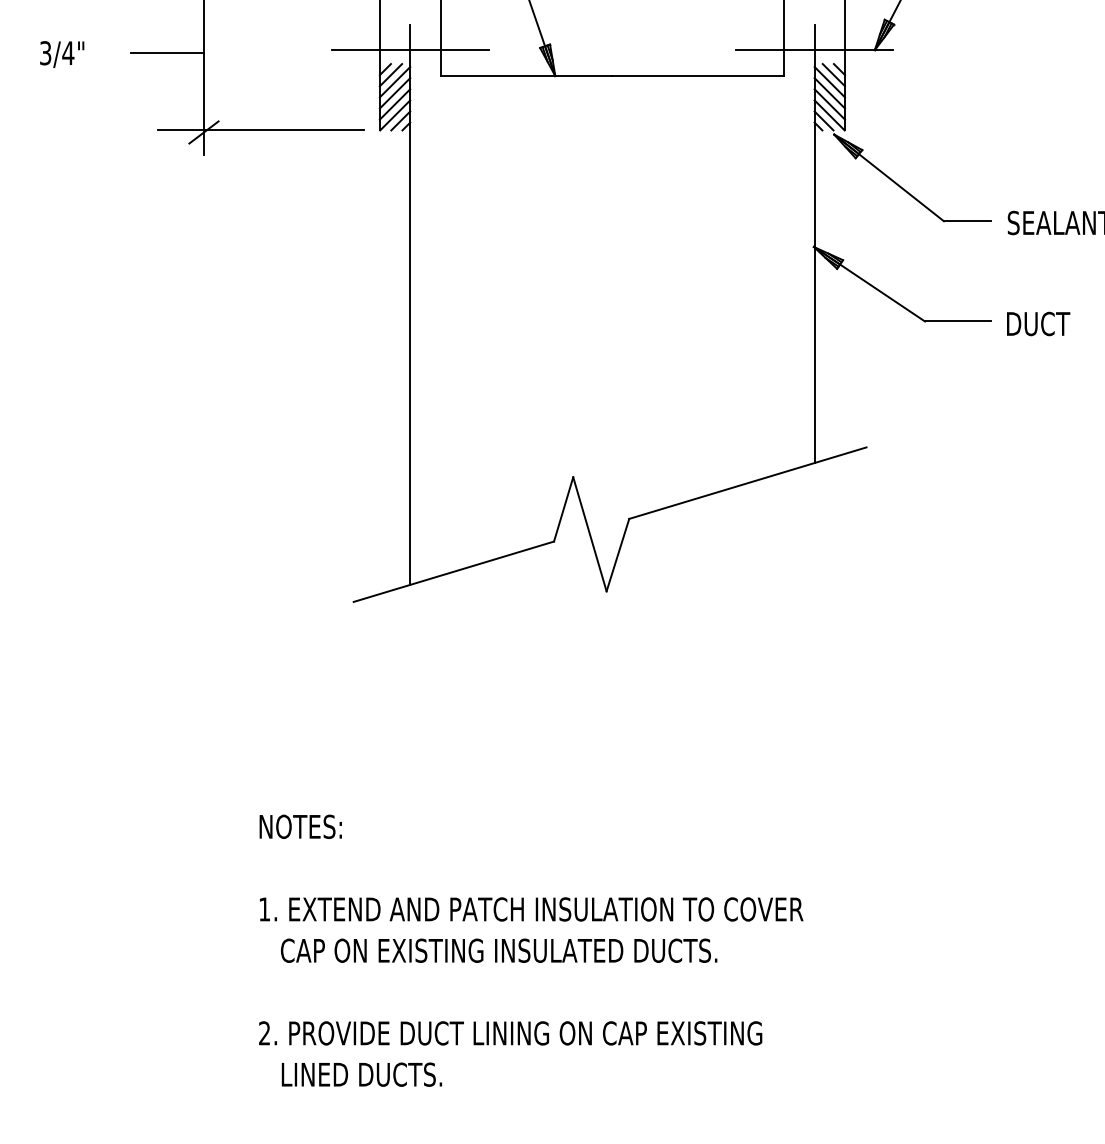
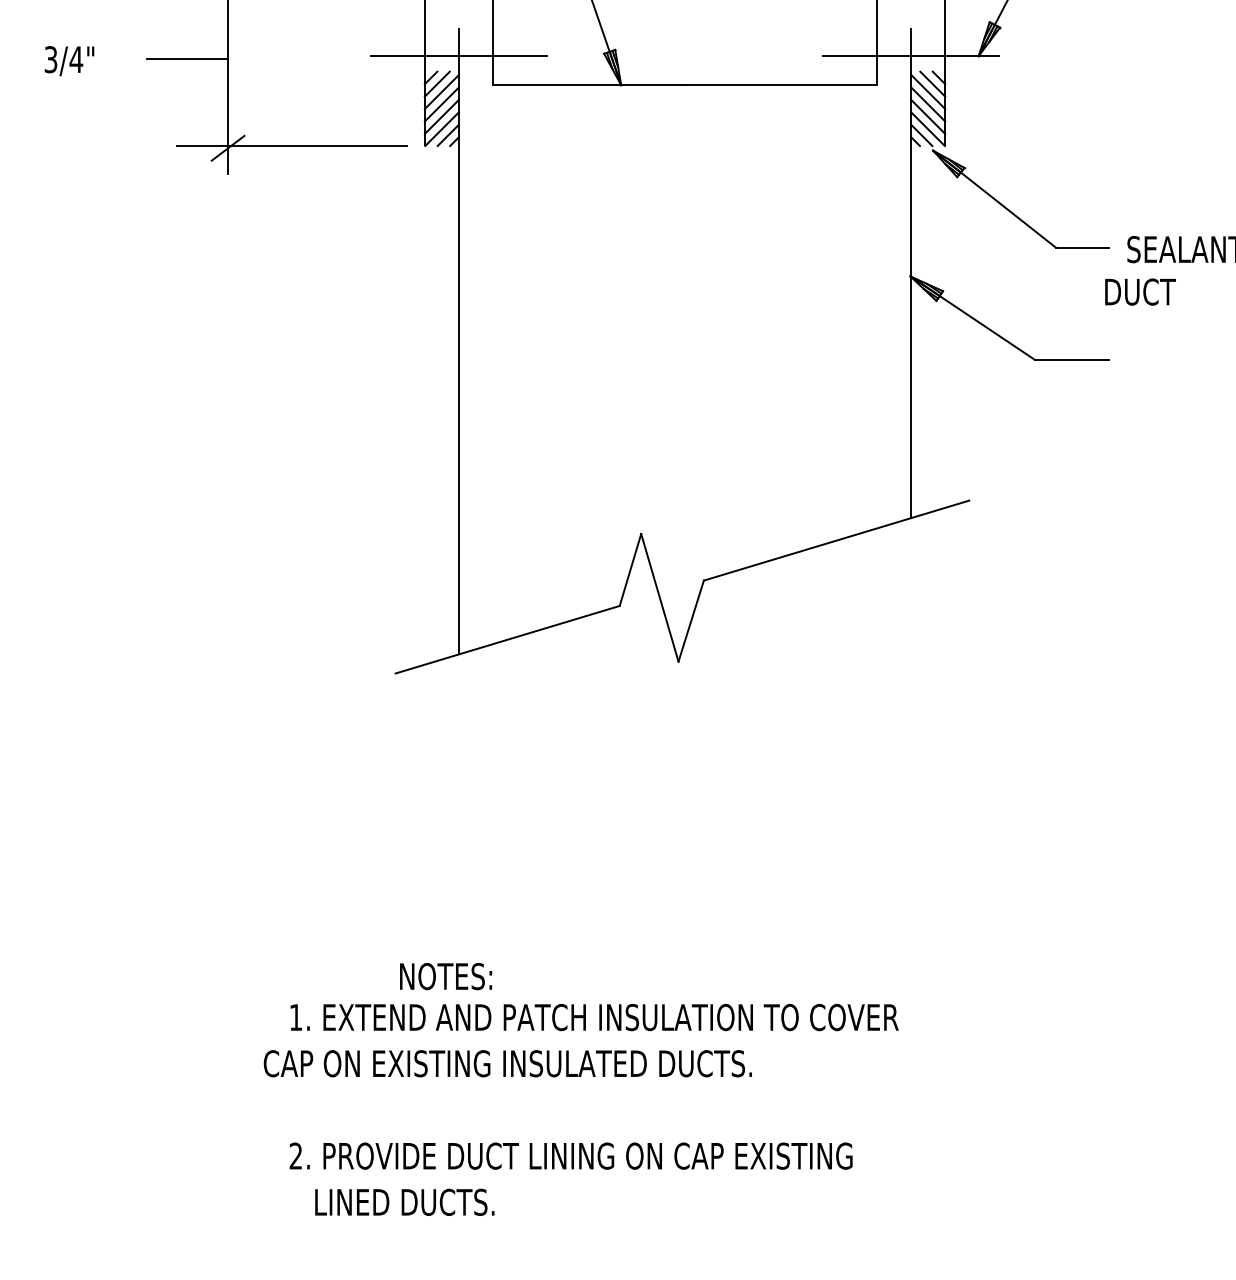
text: (1038, 323) -> (1140, 291), moved
text: (300, 826) -> (445, 976), moved
text: (499, 950) -> (508, 1063), moved

